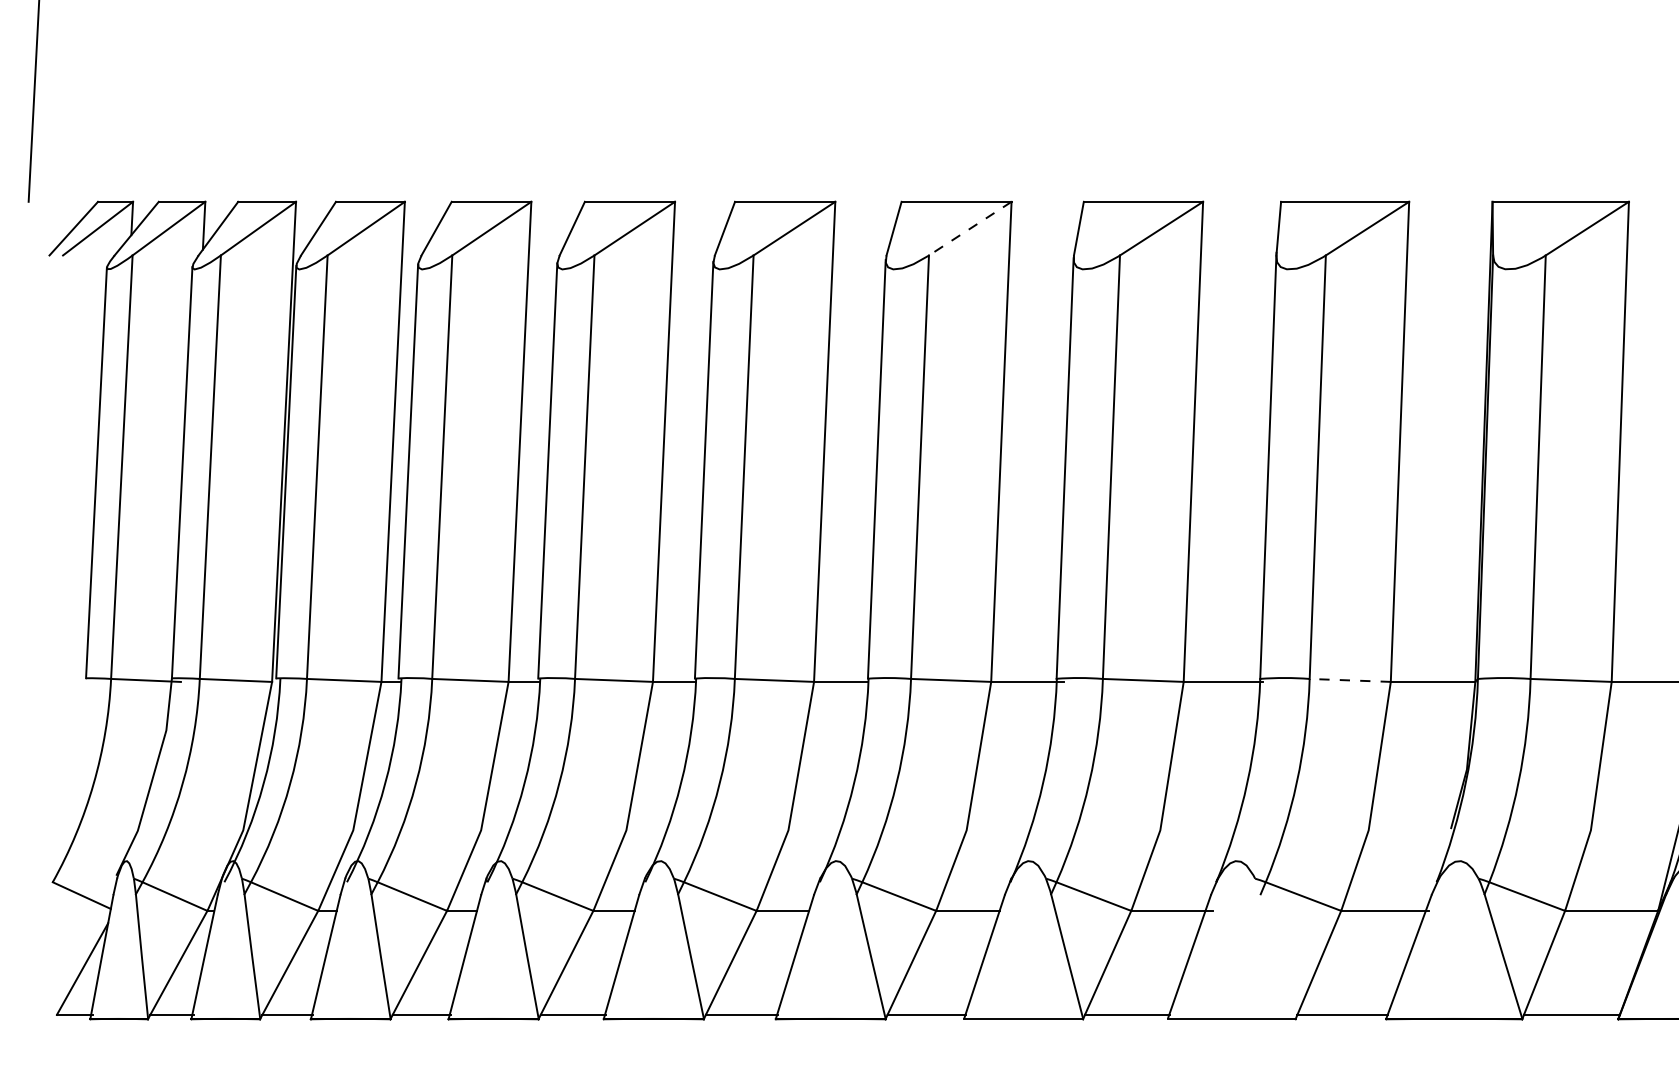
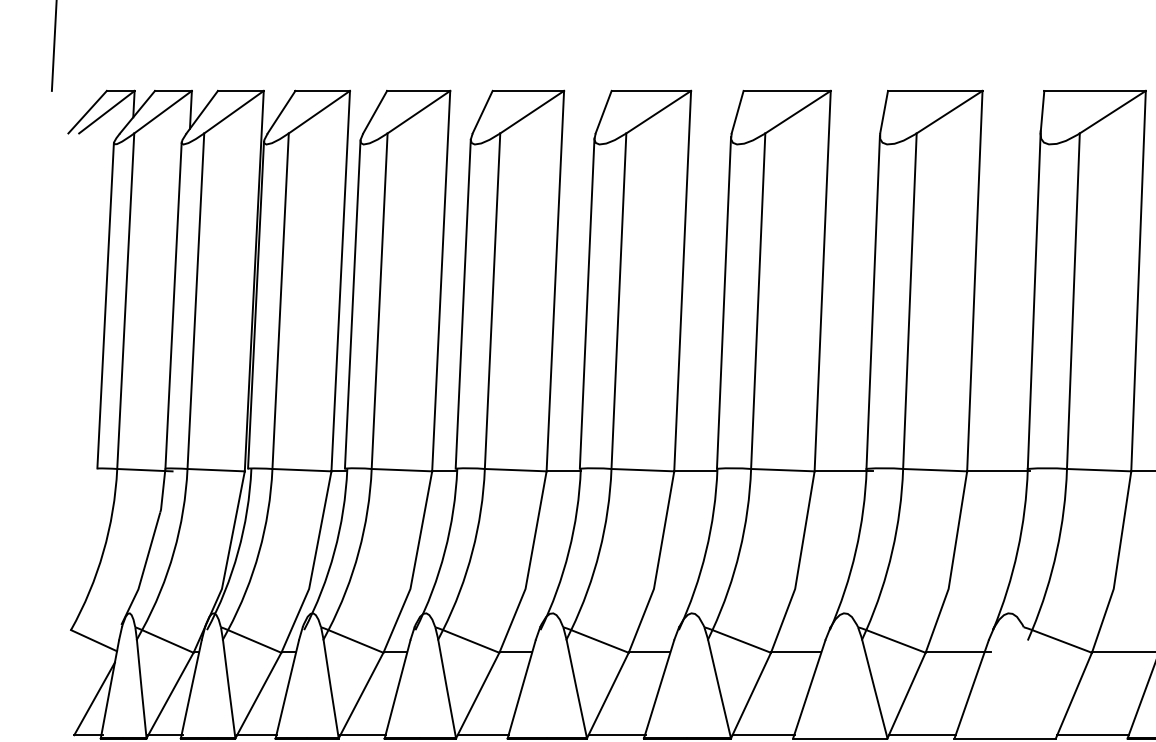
line: (969, 228) -> (797, 112), dashed -> solid
line: (1350, 680) -> (1099, 470), dashed -> solid

